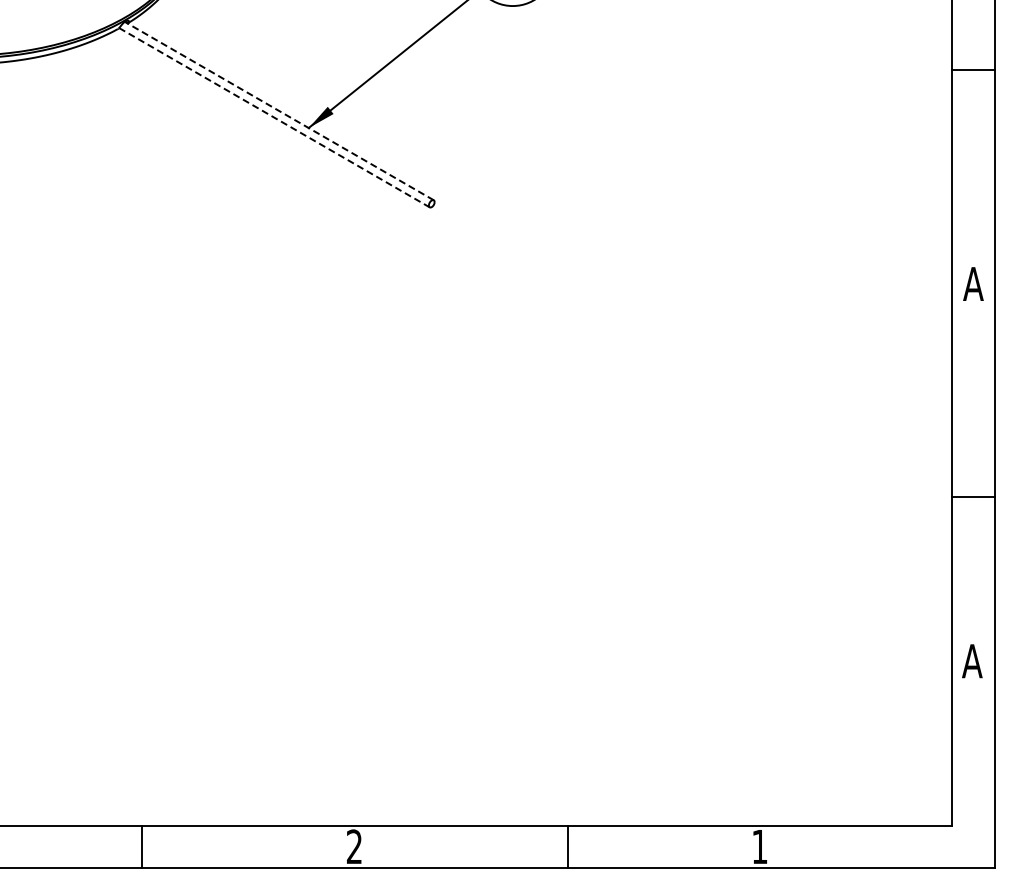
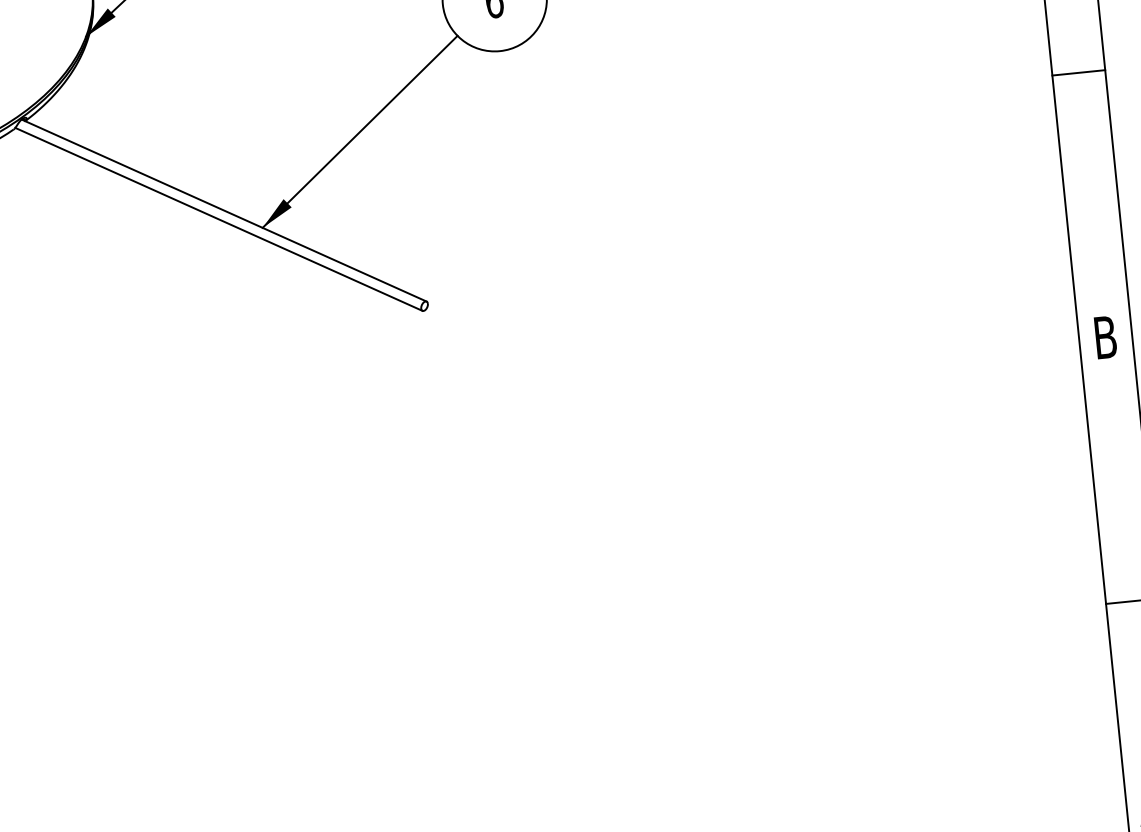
line: (278, 110) -> (223, 209), dashed -> solid
line: (274, 117) -> (218, 219), dashed -> solid
text: (973, 283) -> (1105, 336), A -> B

